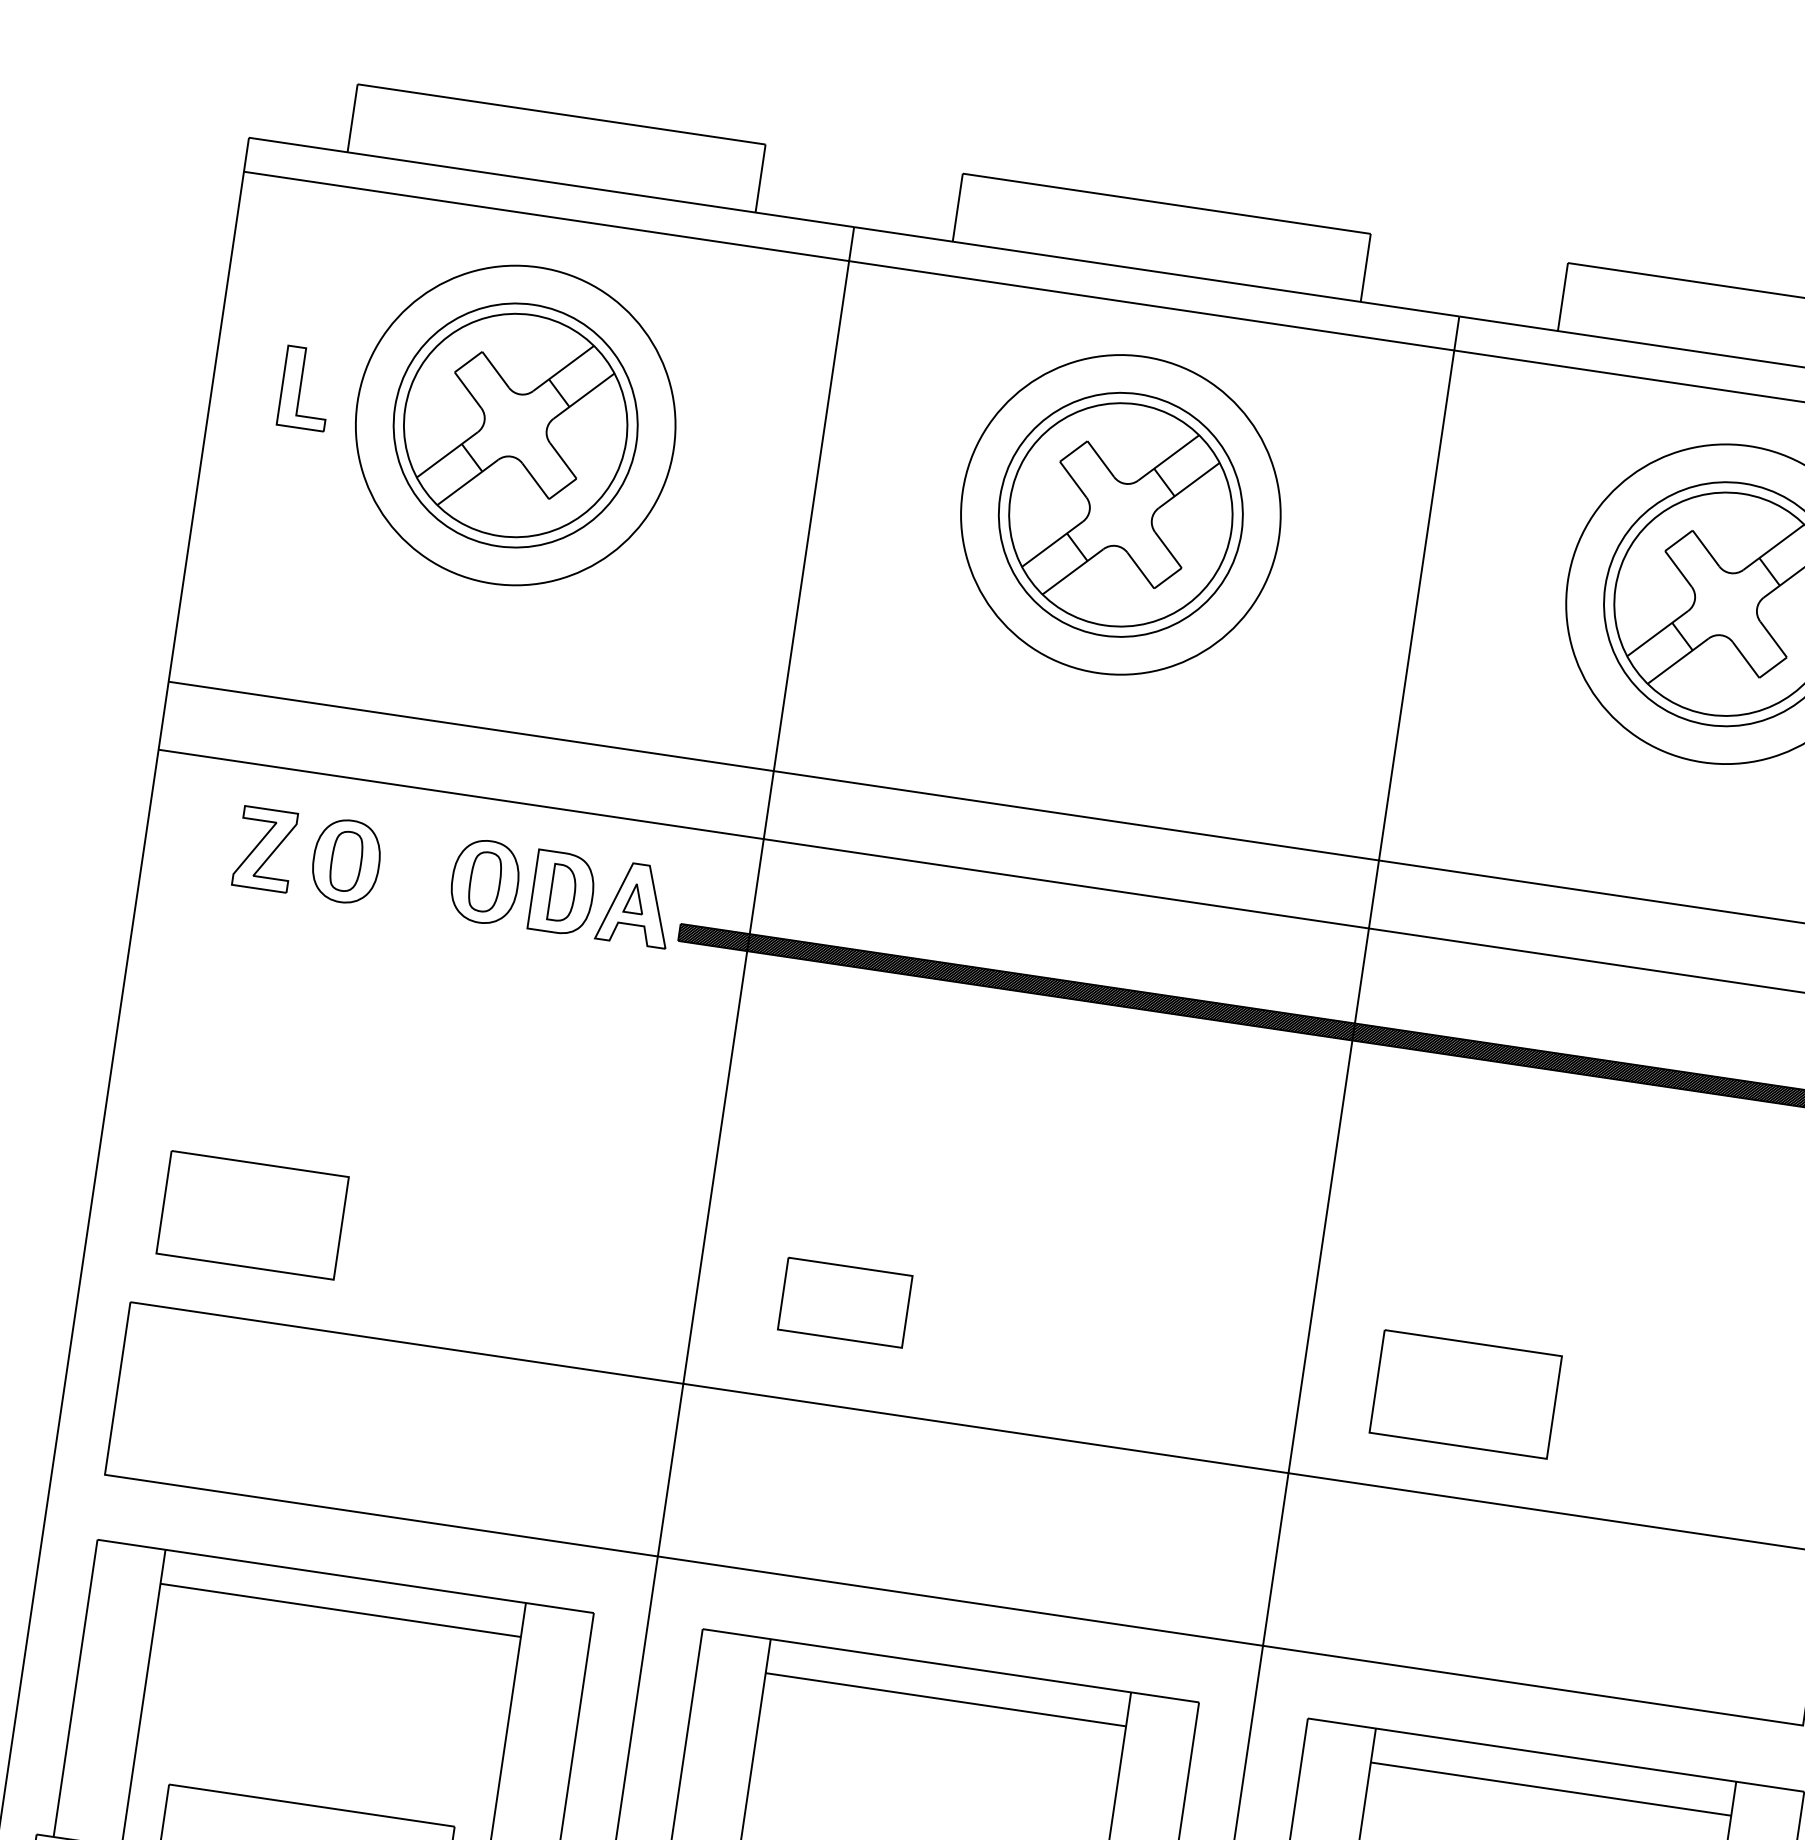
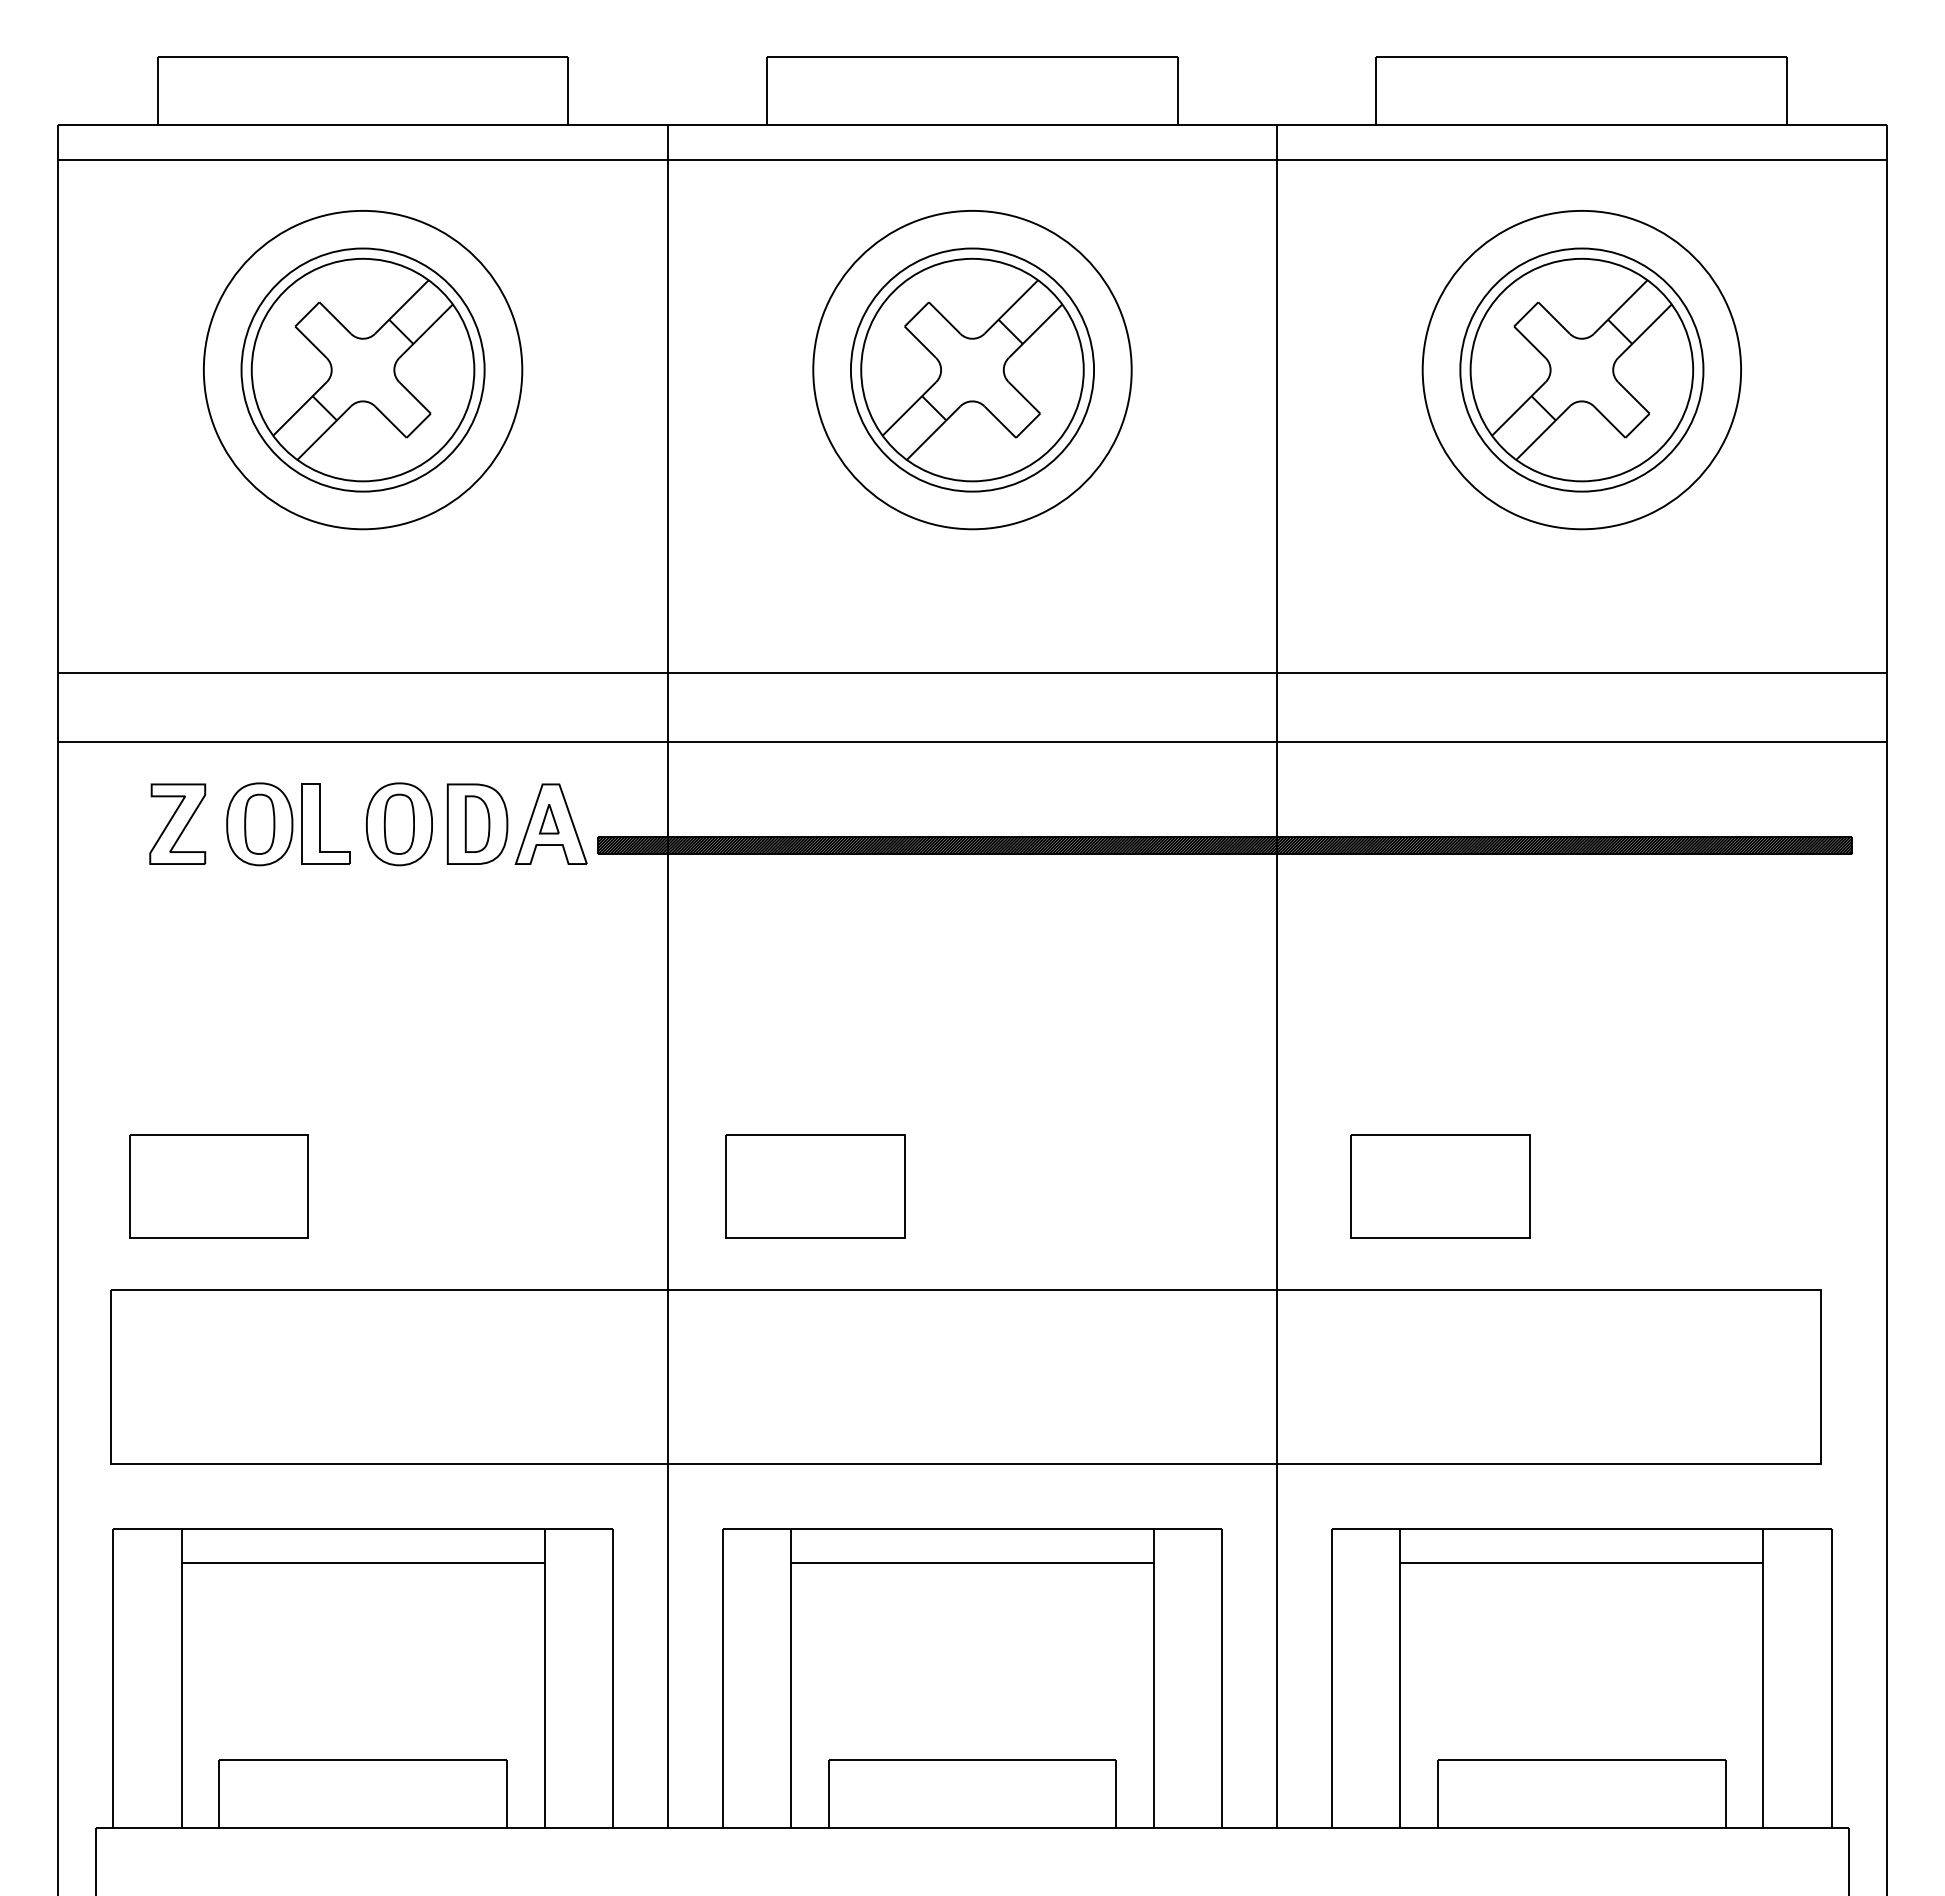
part: (305, 387) -> (325, 823), moved
part: (845, 1302) -> (815, 1186), size x1.43

